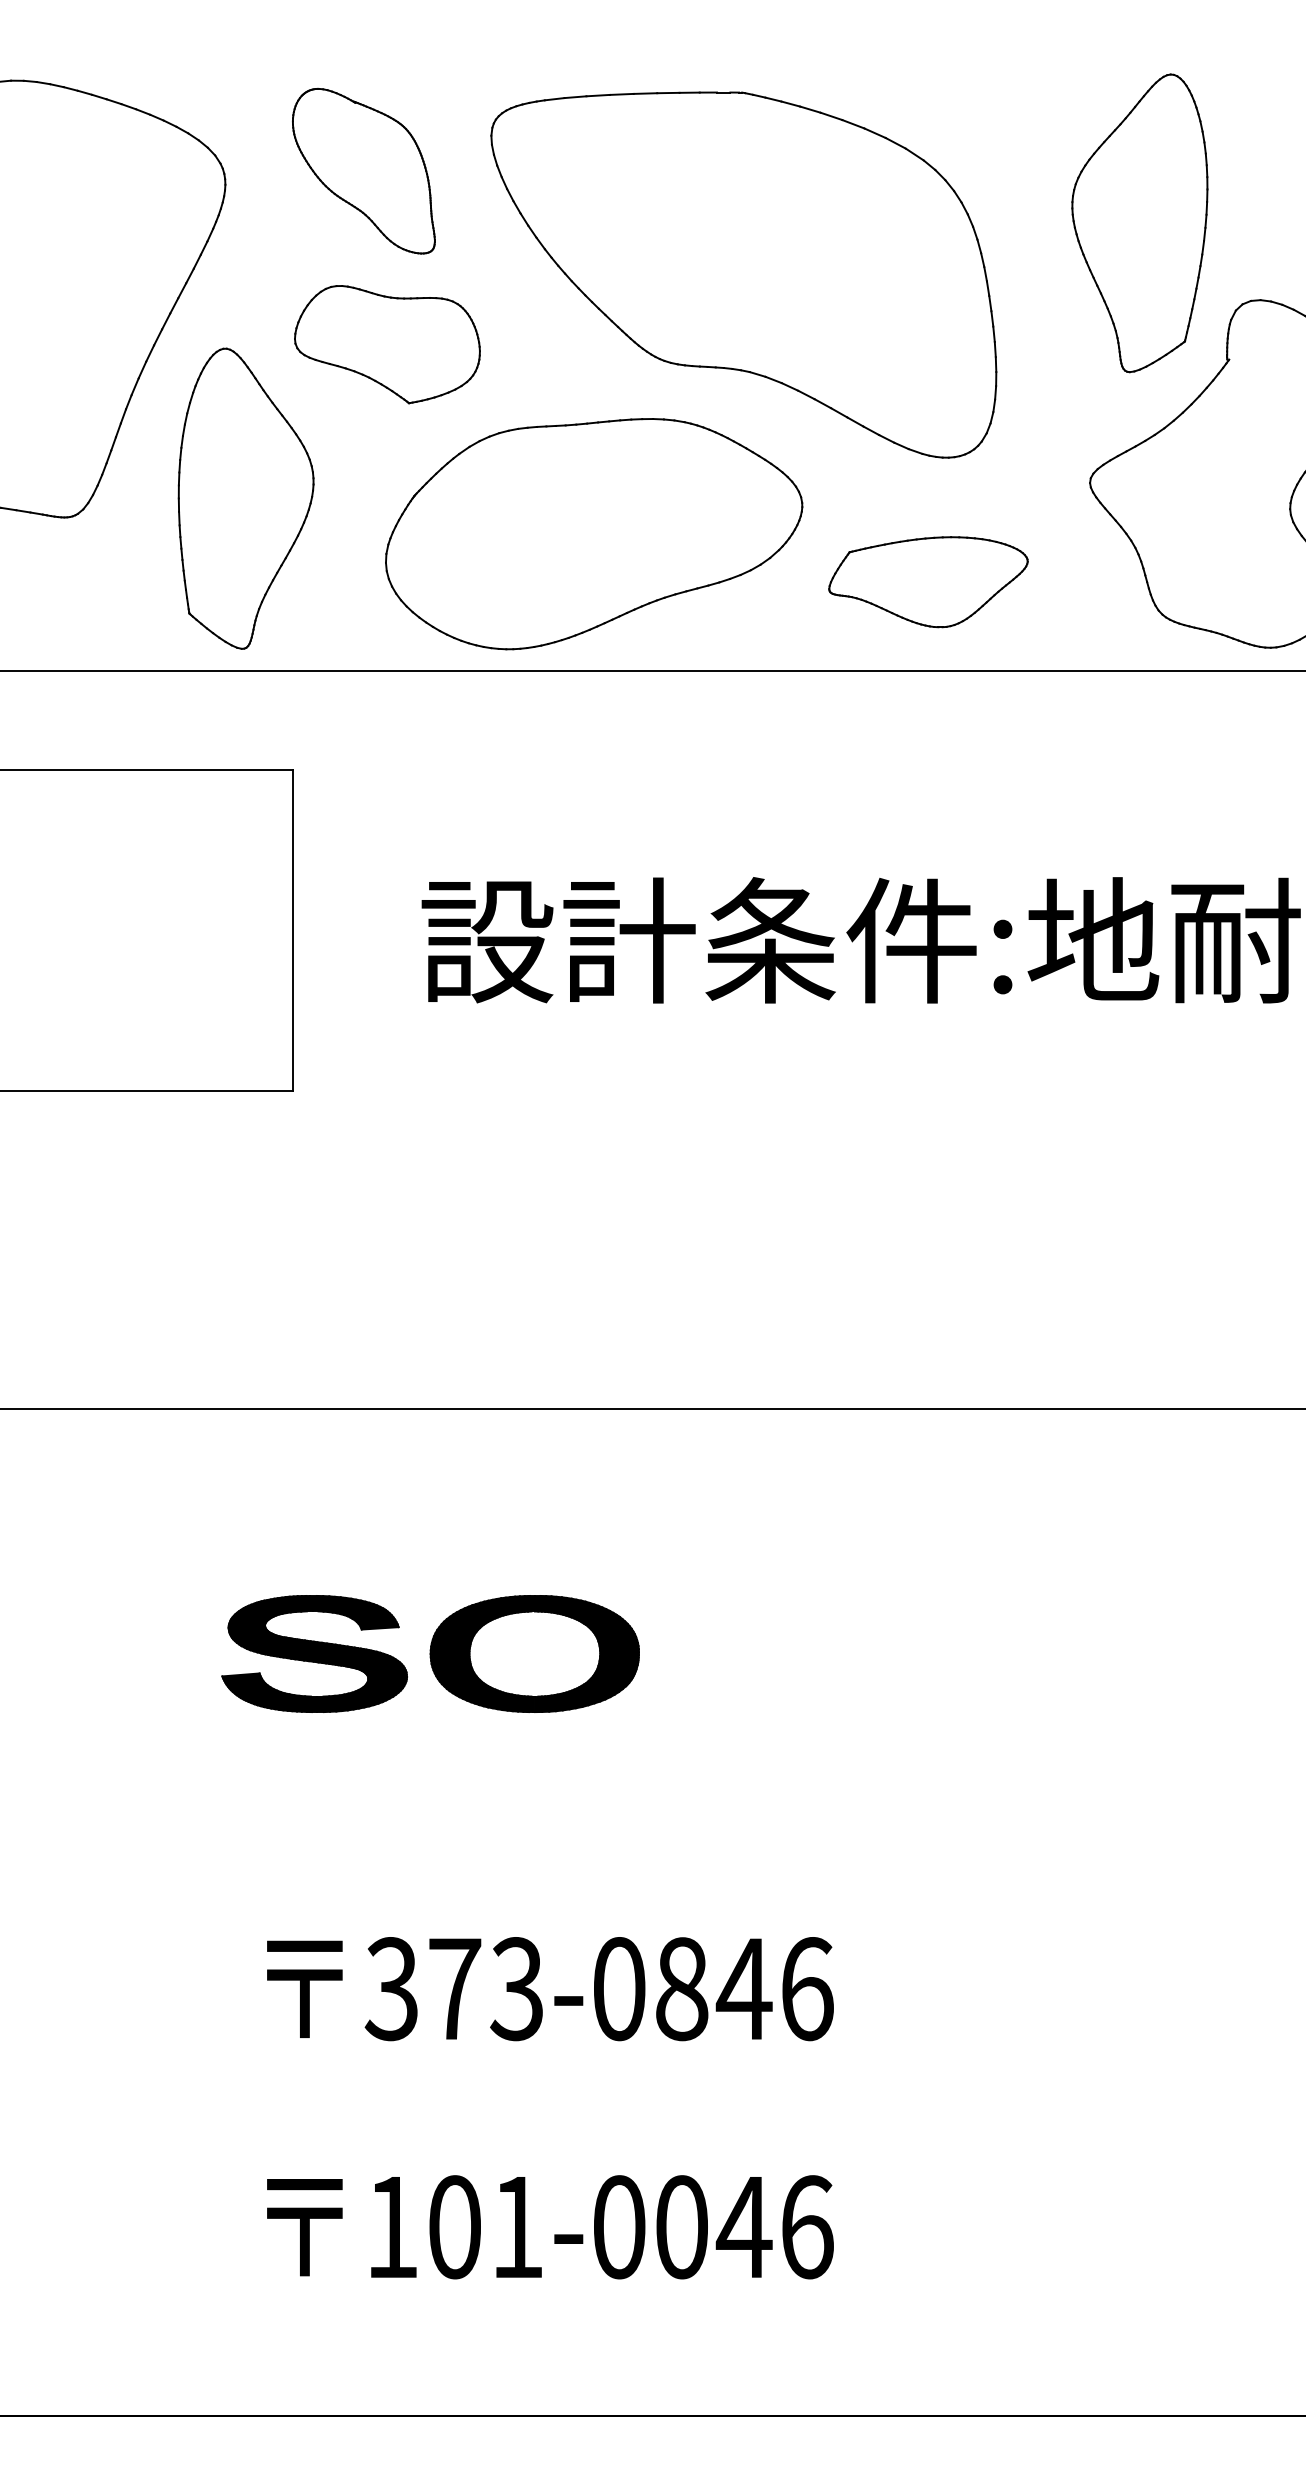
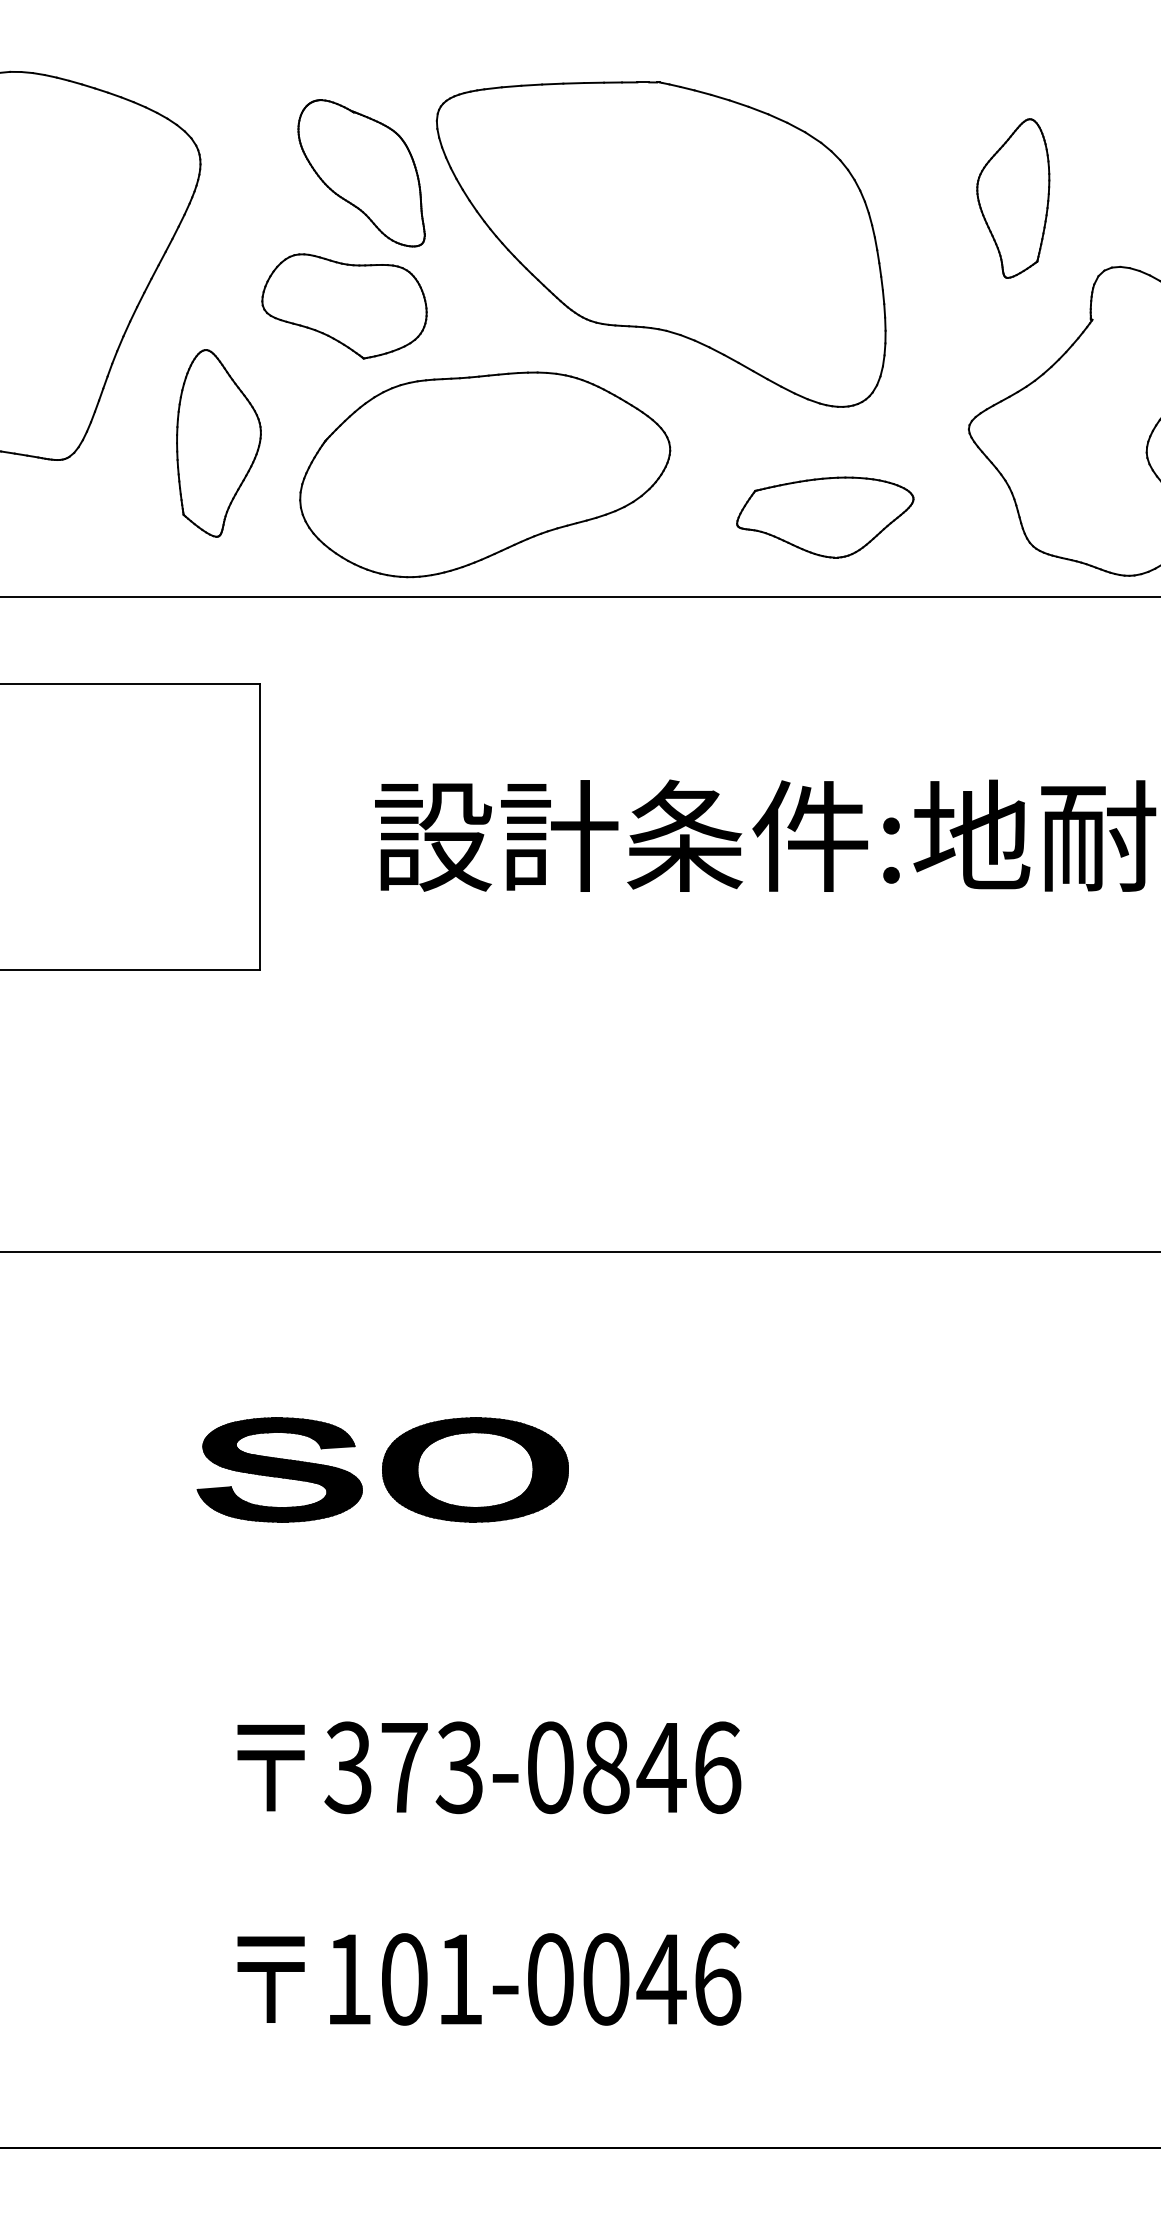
part: (363, 171) -> (361, 173), moved
part: (1140, 223) -> (1013, 198), size x0.6
part: (245, 498) -> (218, 443), size x0.7
part: (594, 533) -> (485, 474), moved

